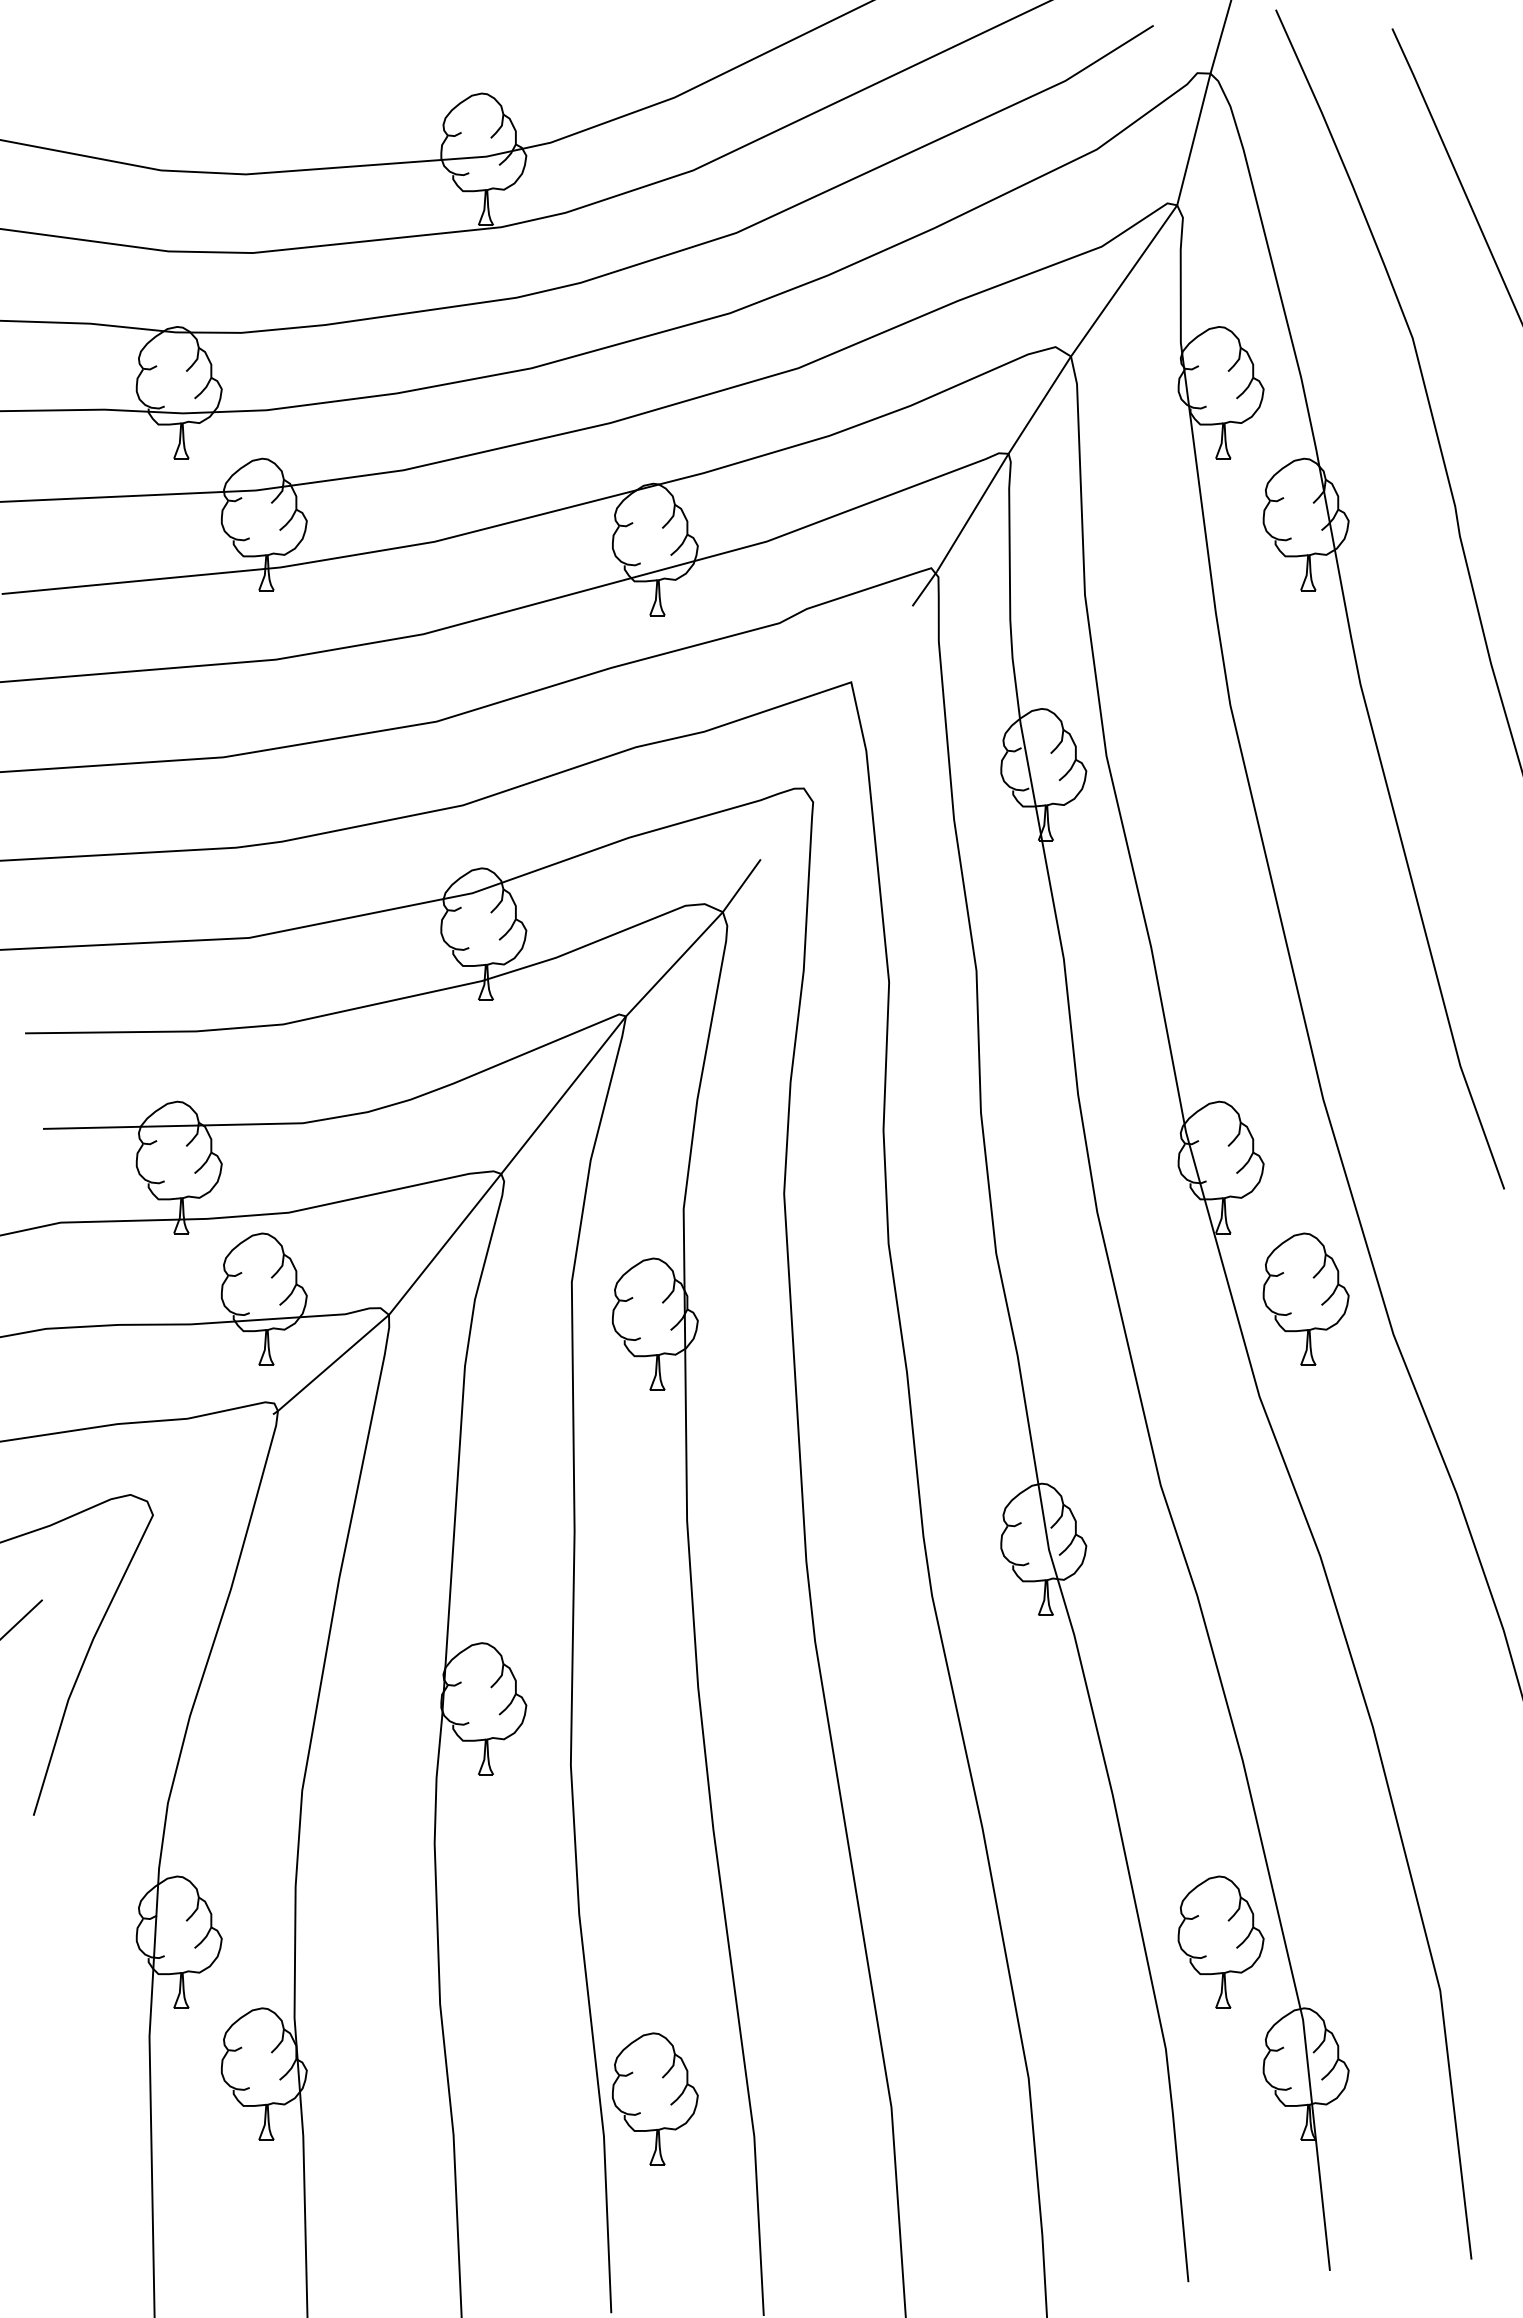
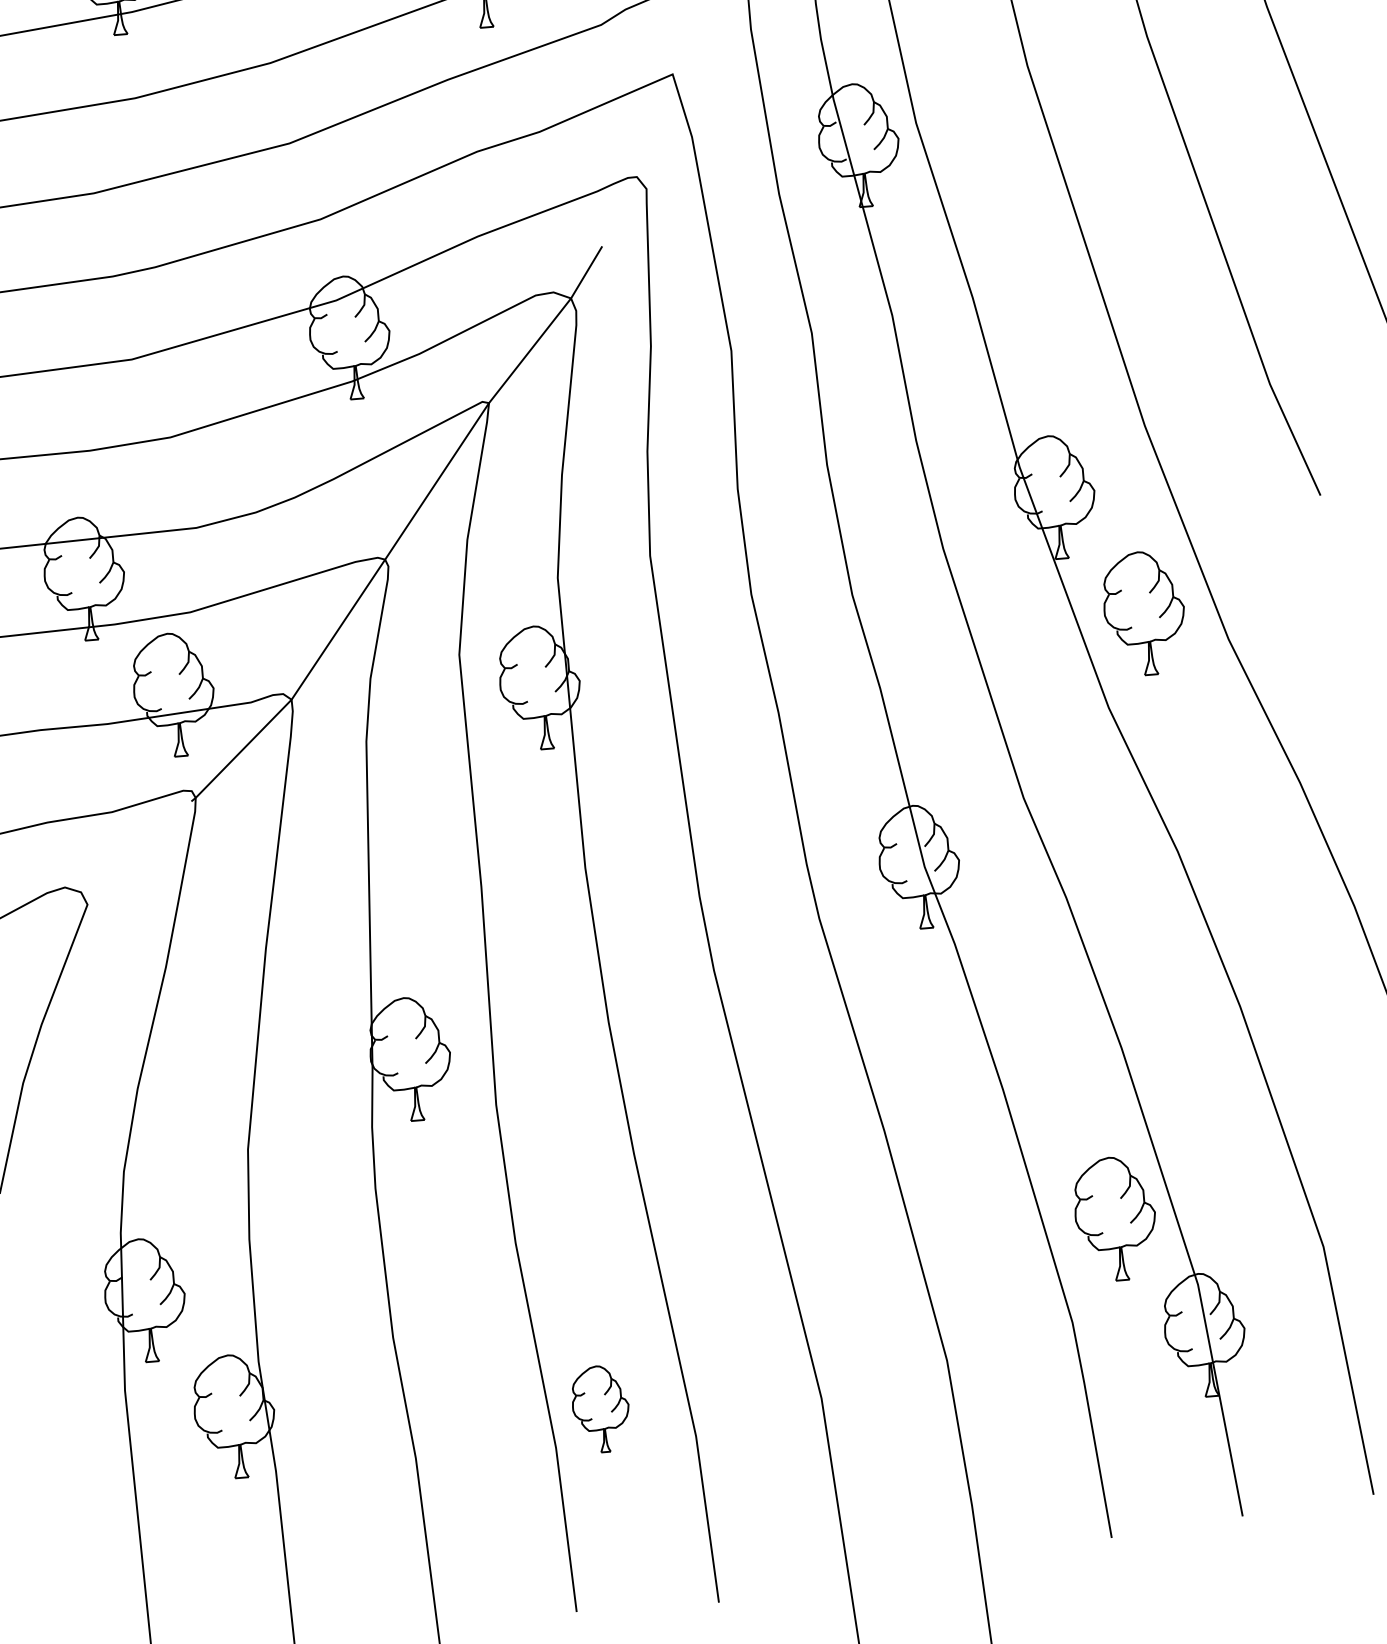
part: (655, 2098) -> (601, 1408), size x0.7

